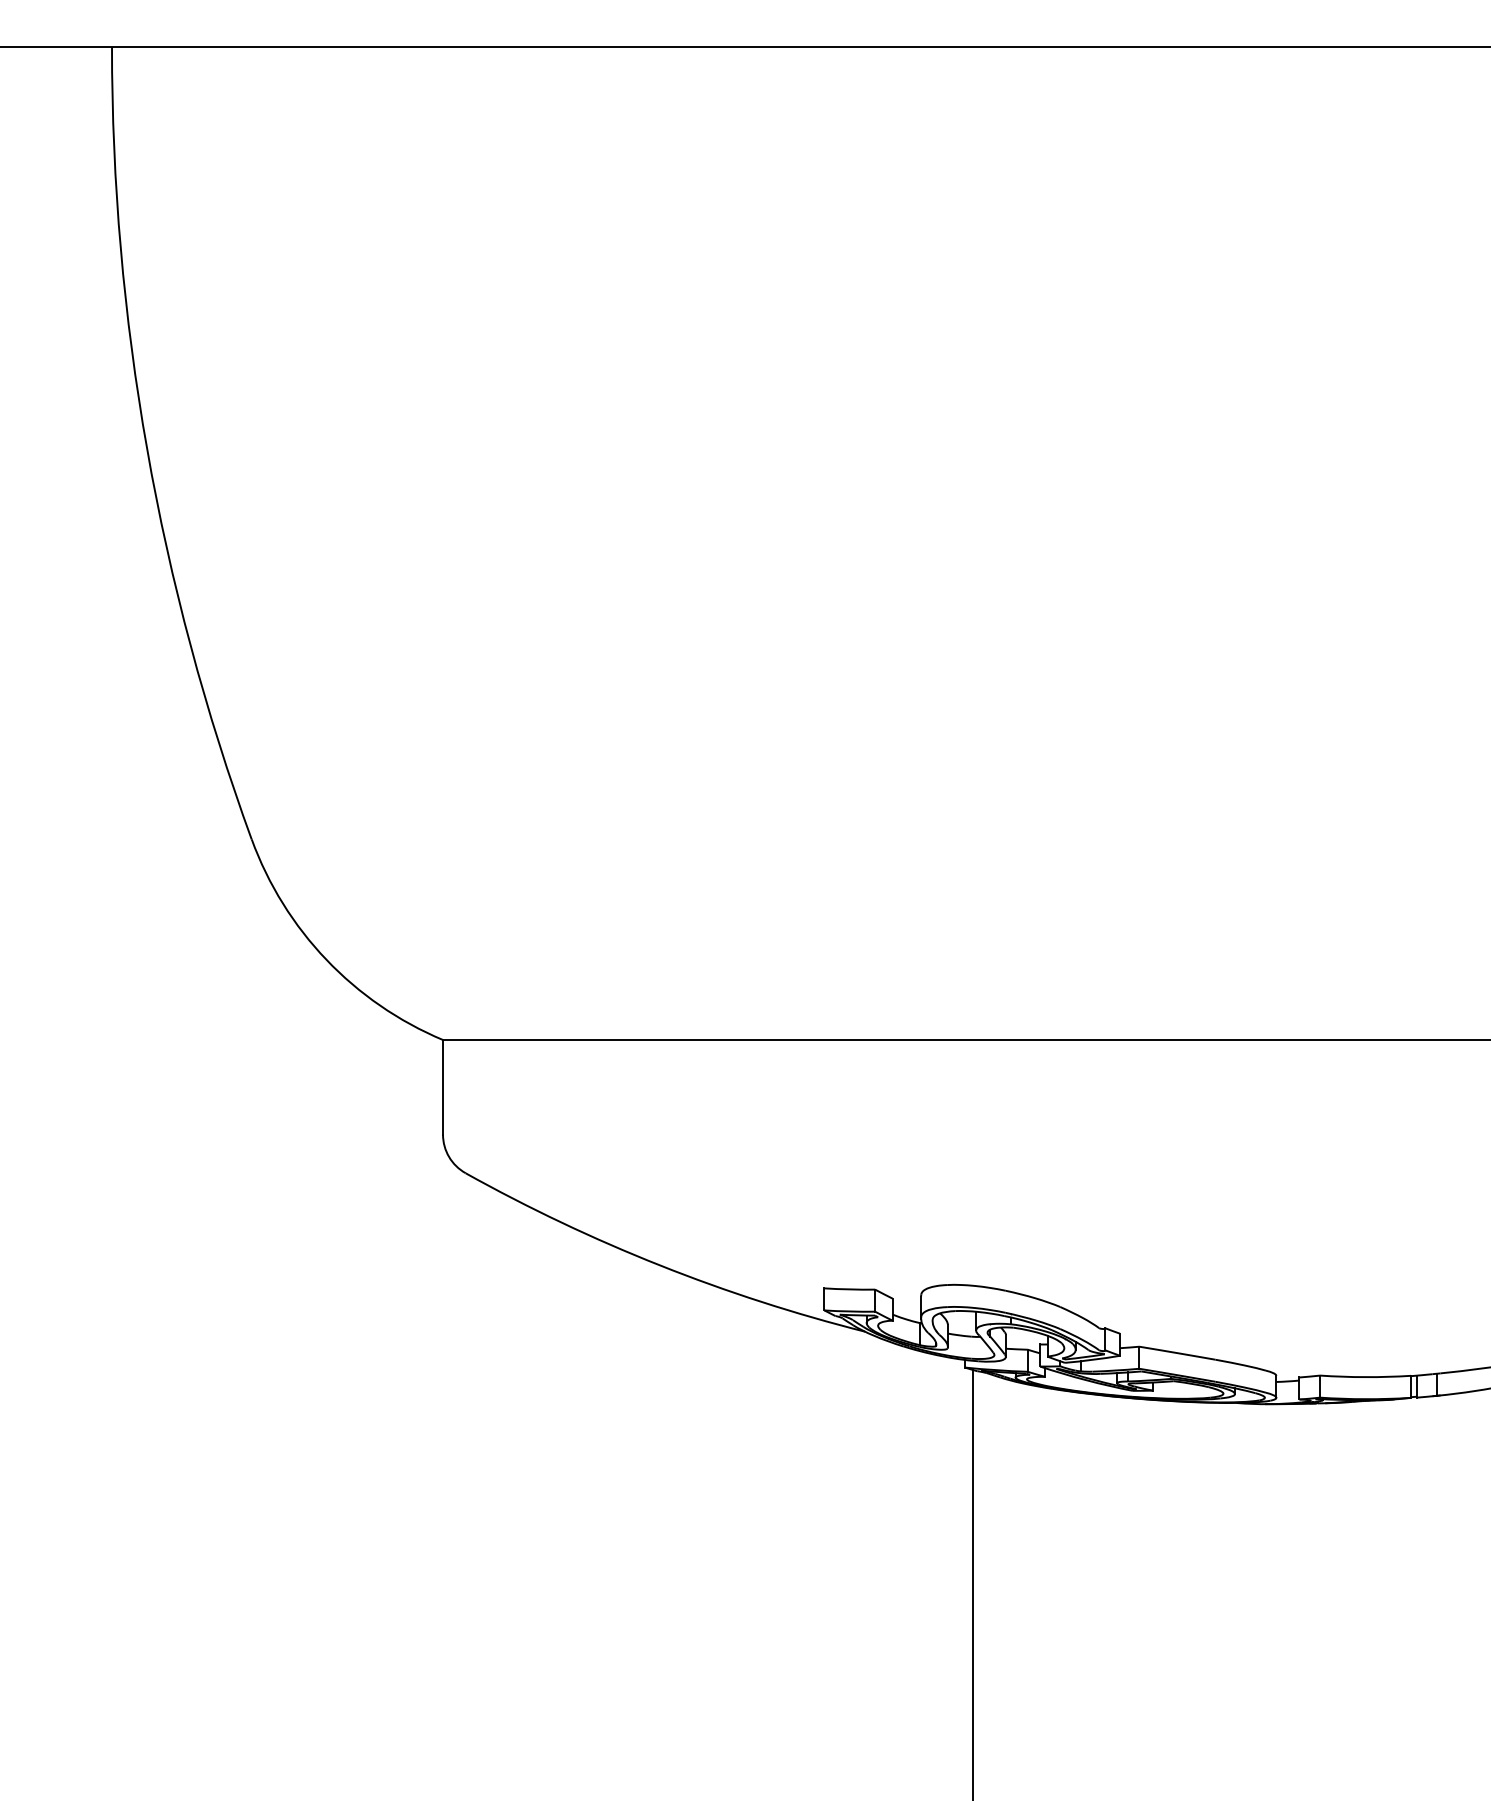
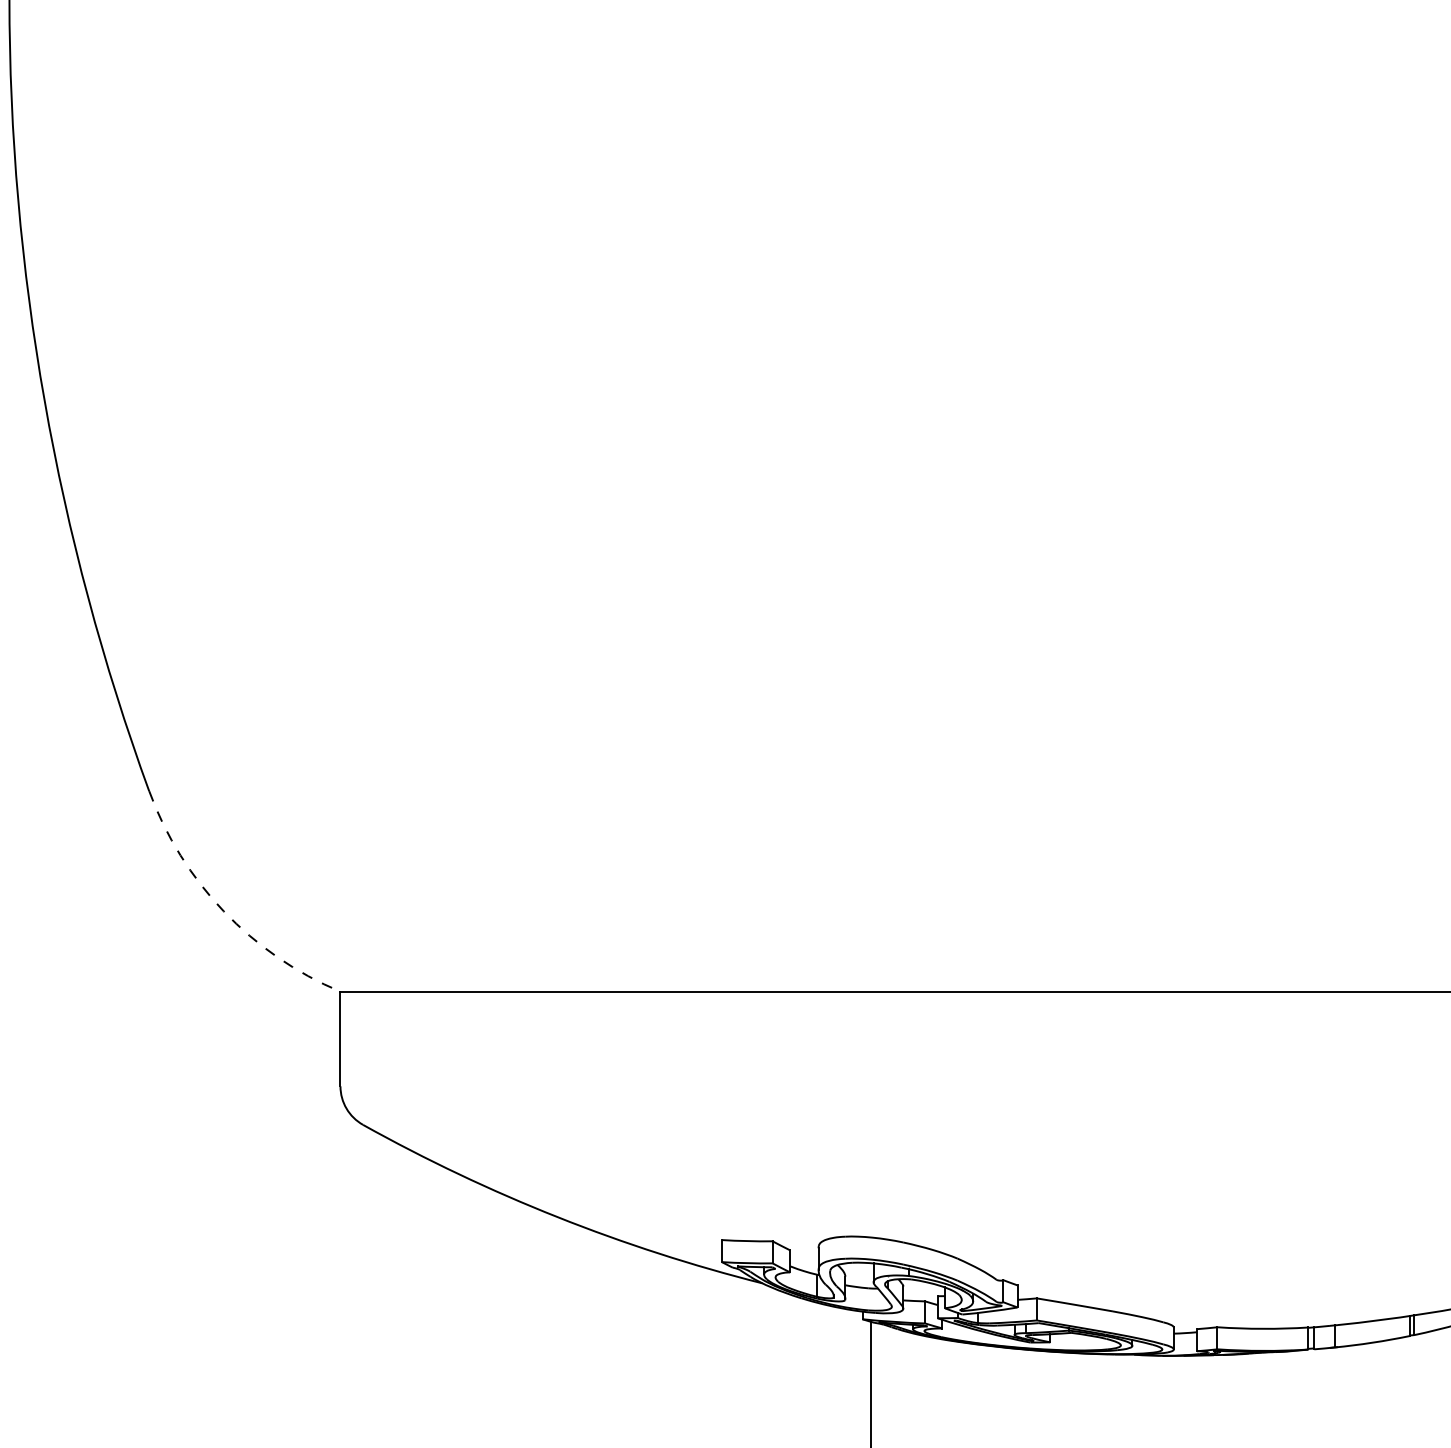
arc: (326, 959) -> (223, 911), solid -> dashed

